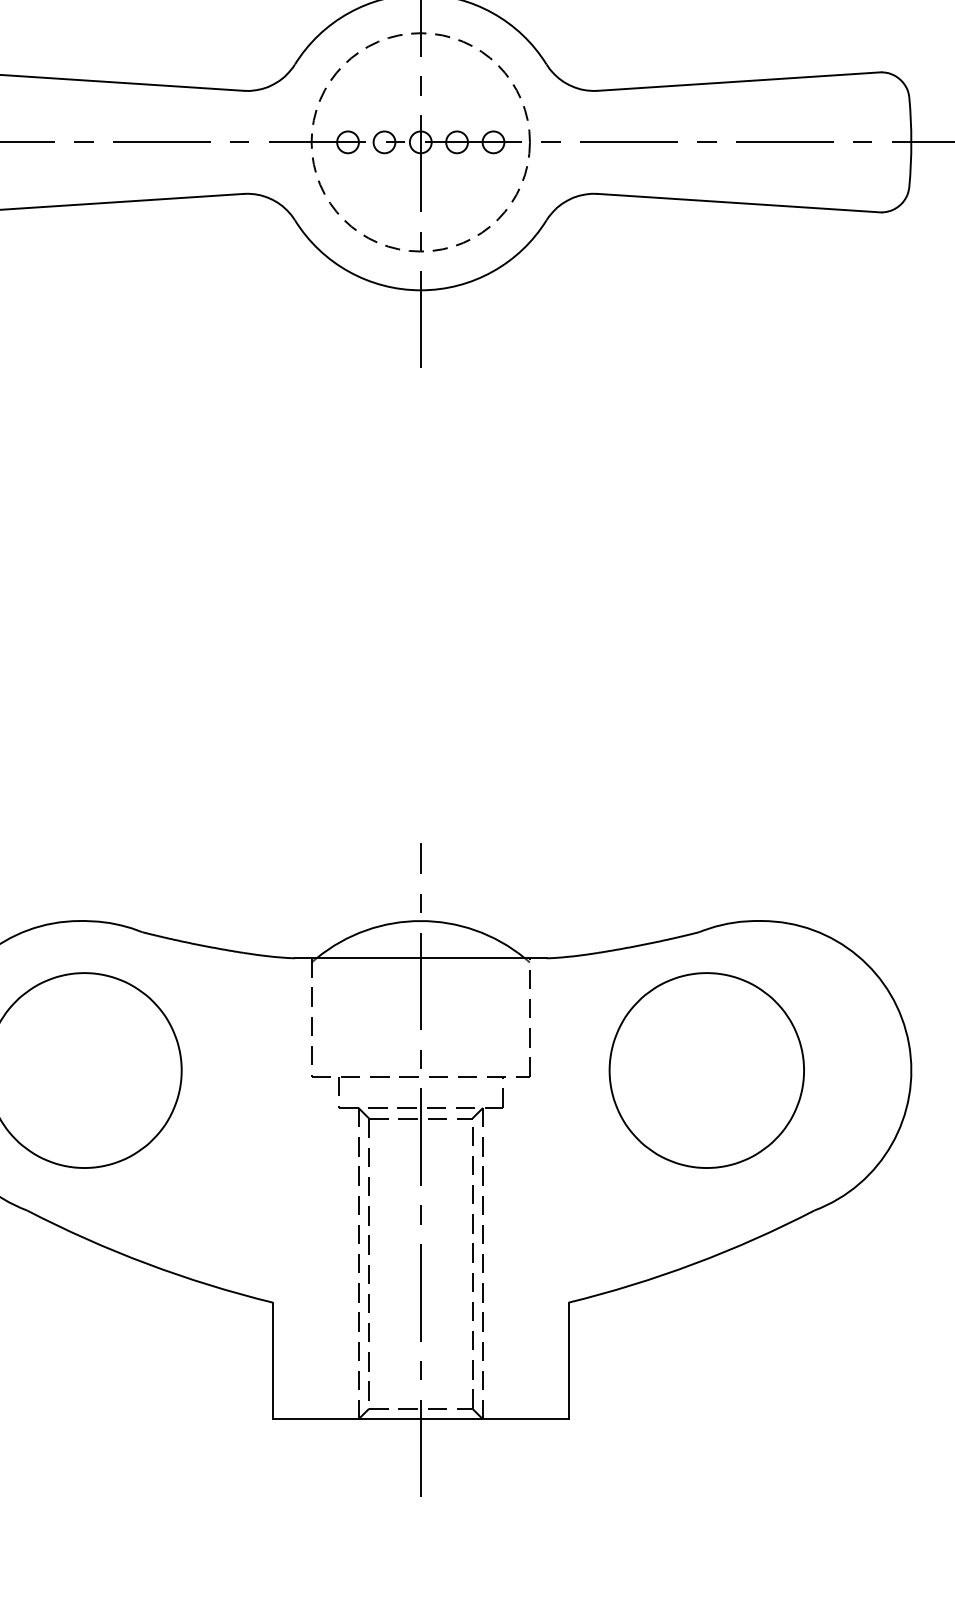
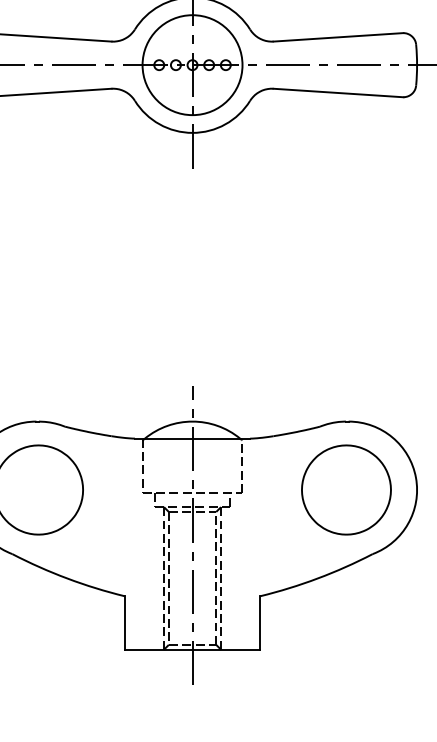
circle: (420, 143) -> (192, 65), dashed -> solid
part: (706, 1069) -> (346, 489), moved

